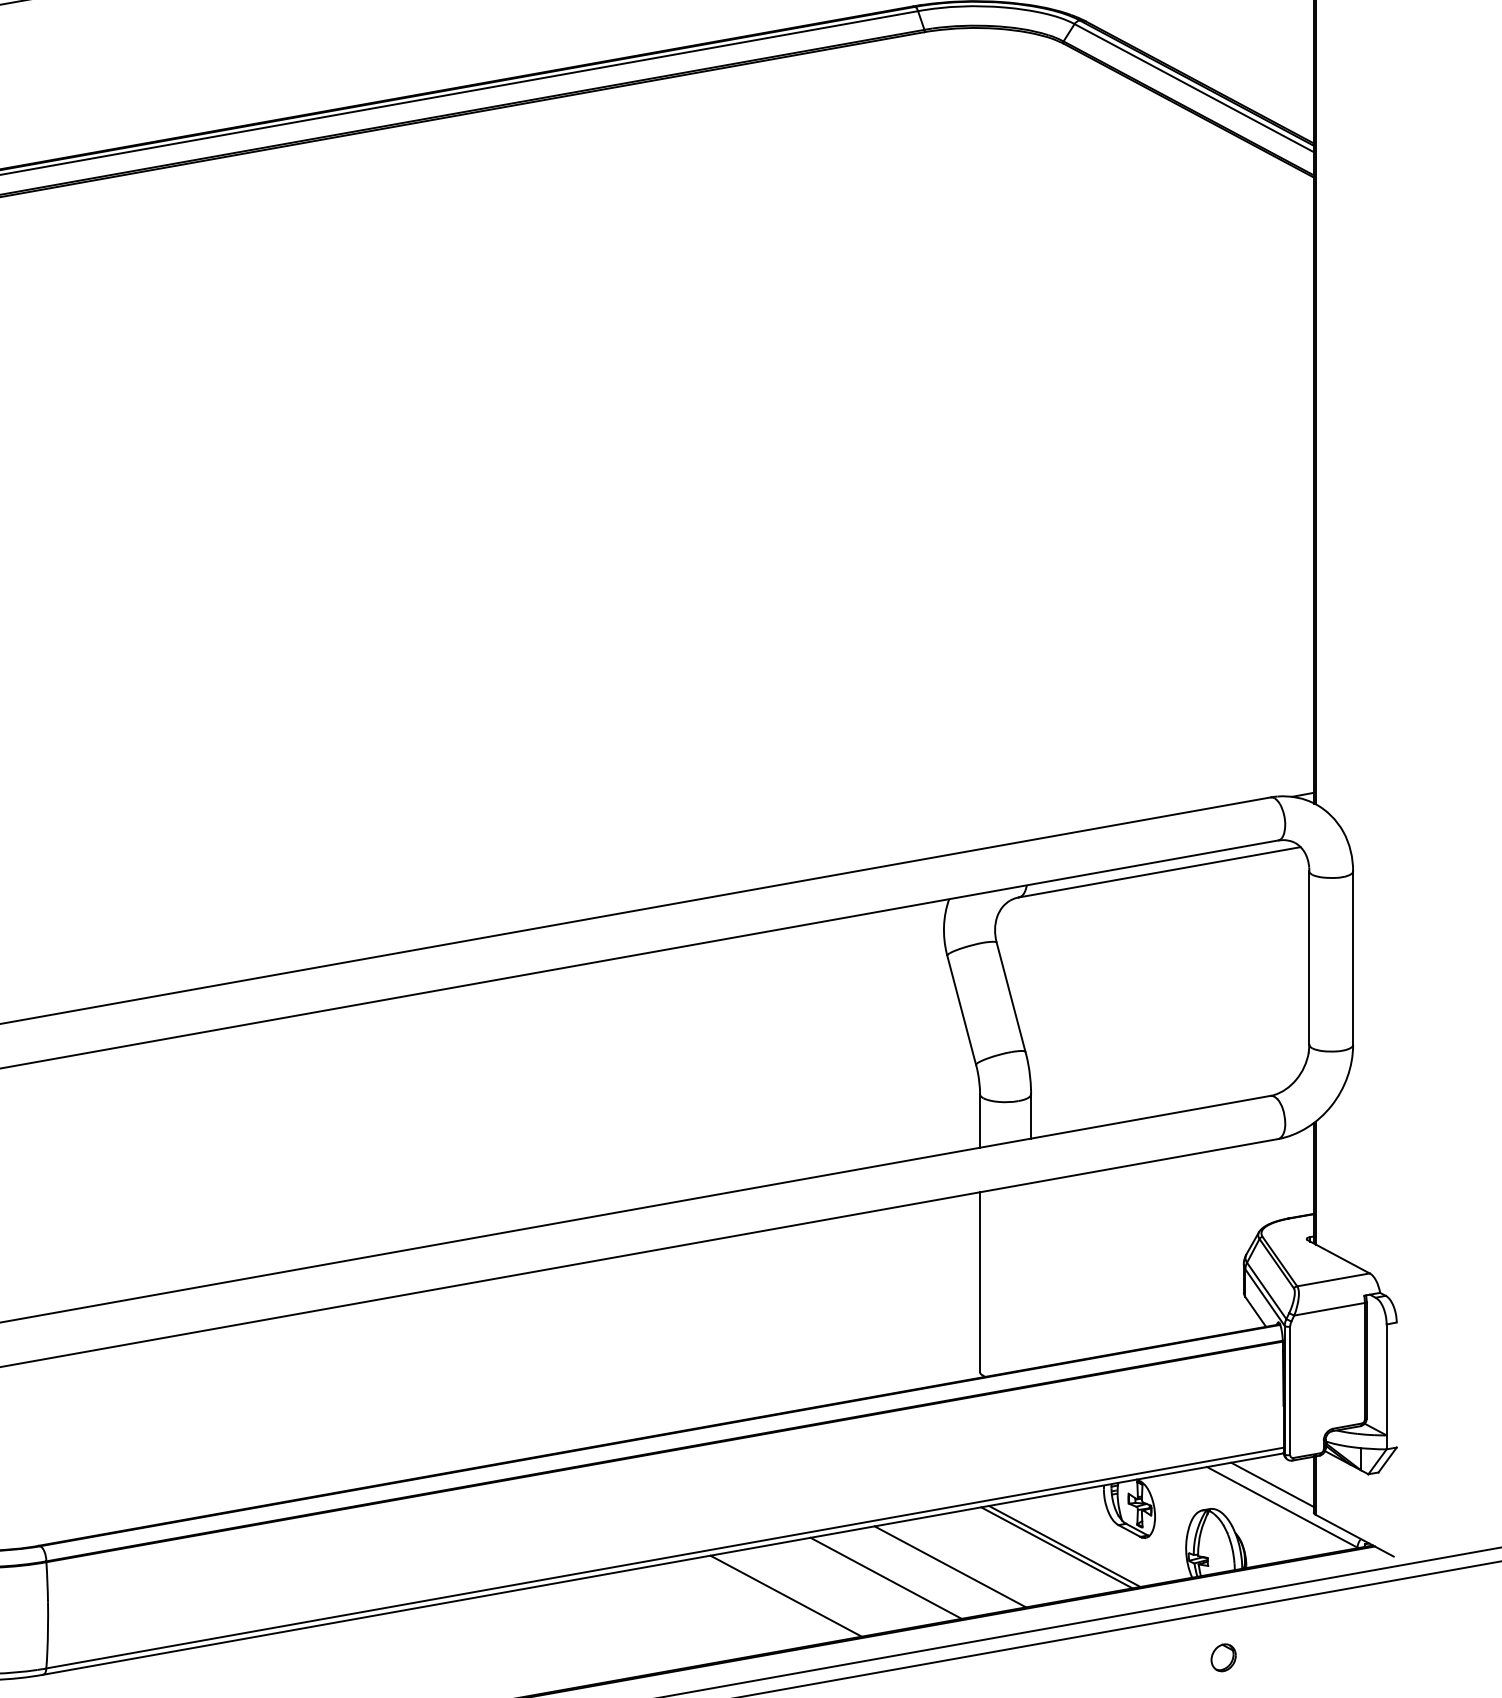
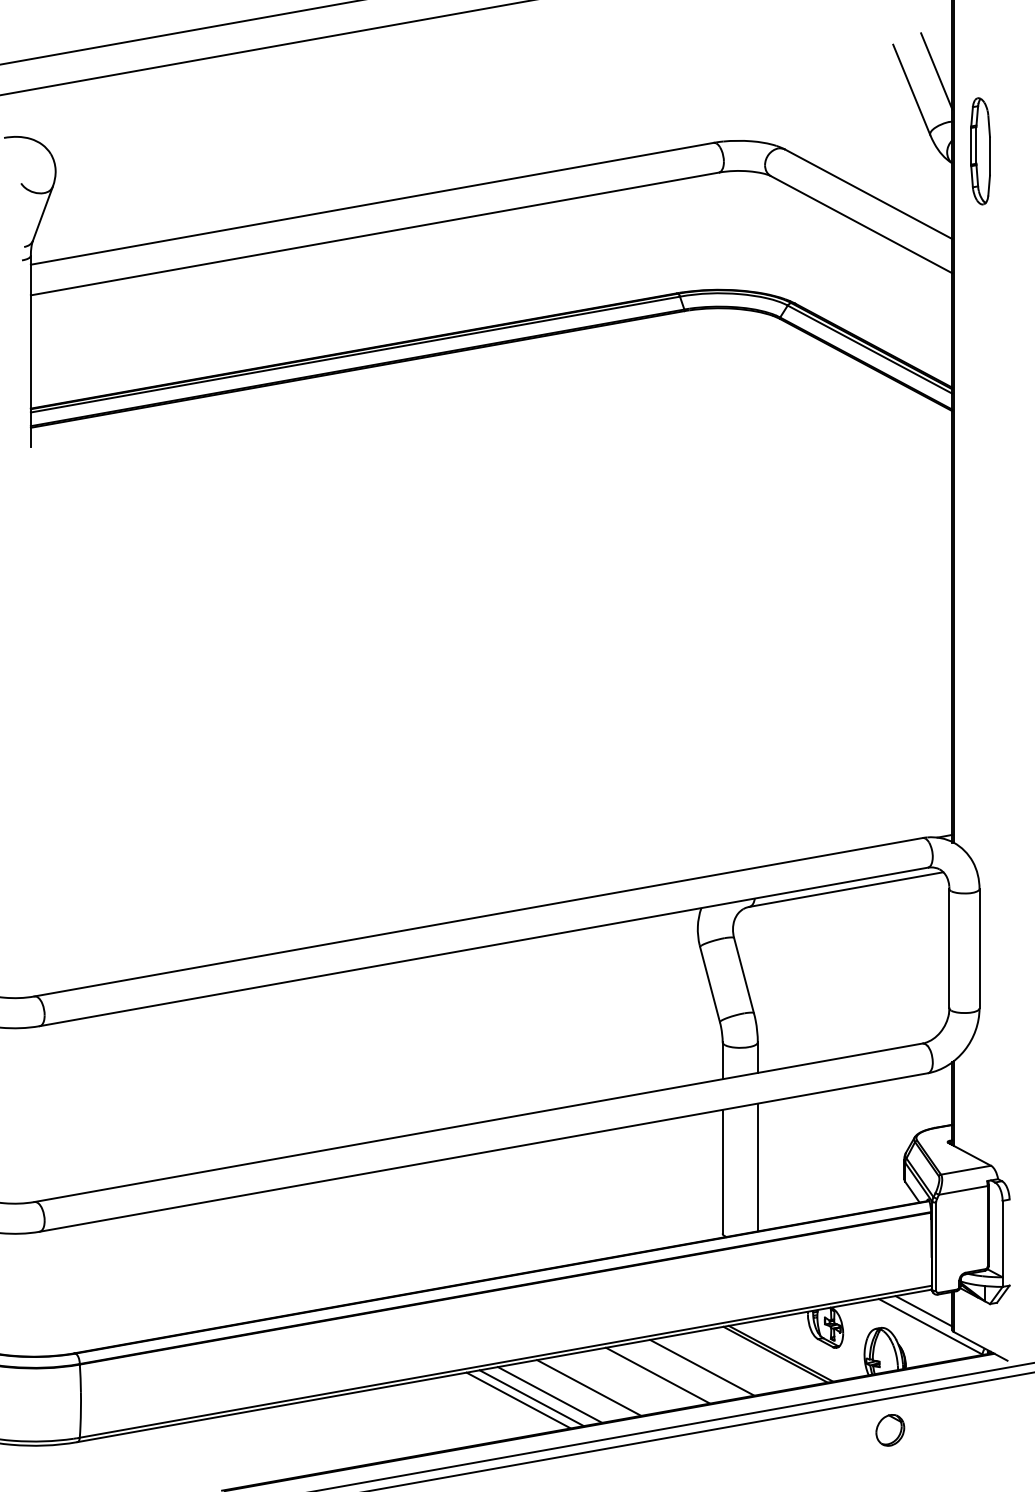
line: (1030, 1275) -> (757, 1167), added
line: (728, 1605) -> (549, 1394), added
line: (702, 1611) -> (531, 1398), added
line: (683, 1614) -> (518, 1400), added
part: (1223, 1657) -> (890, 1430), size x1.67

